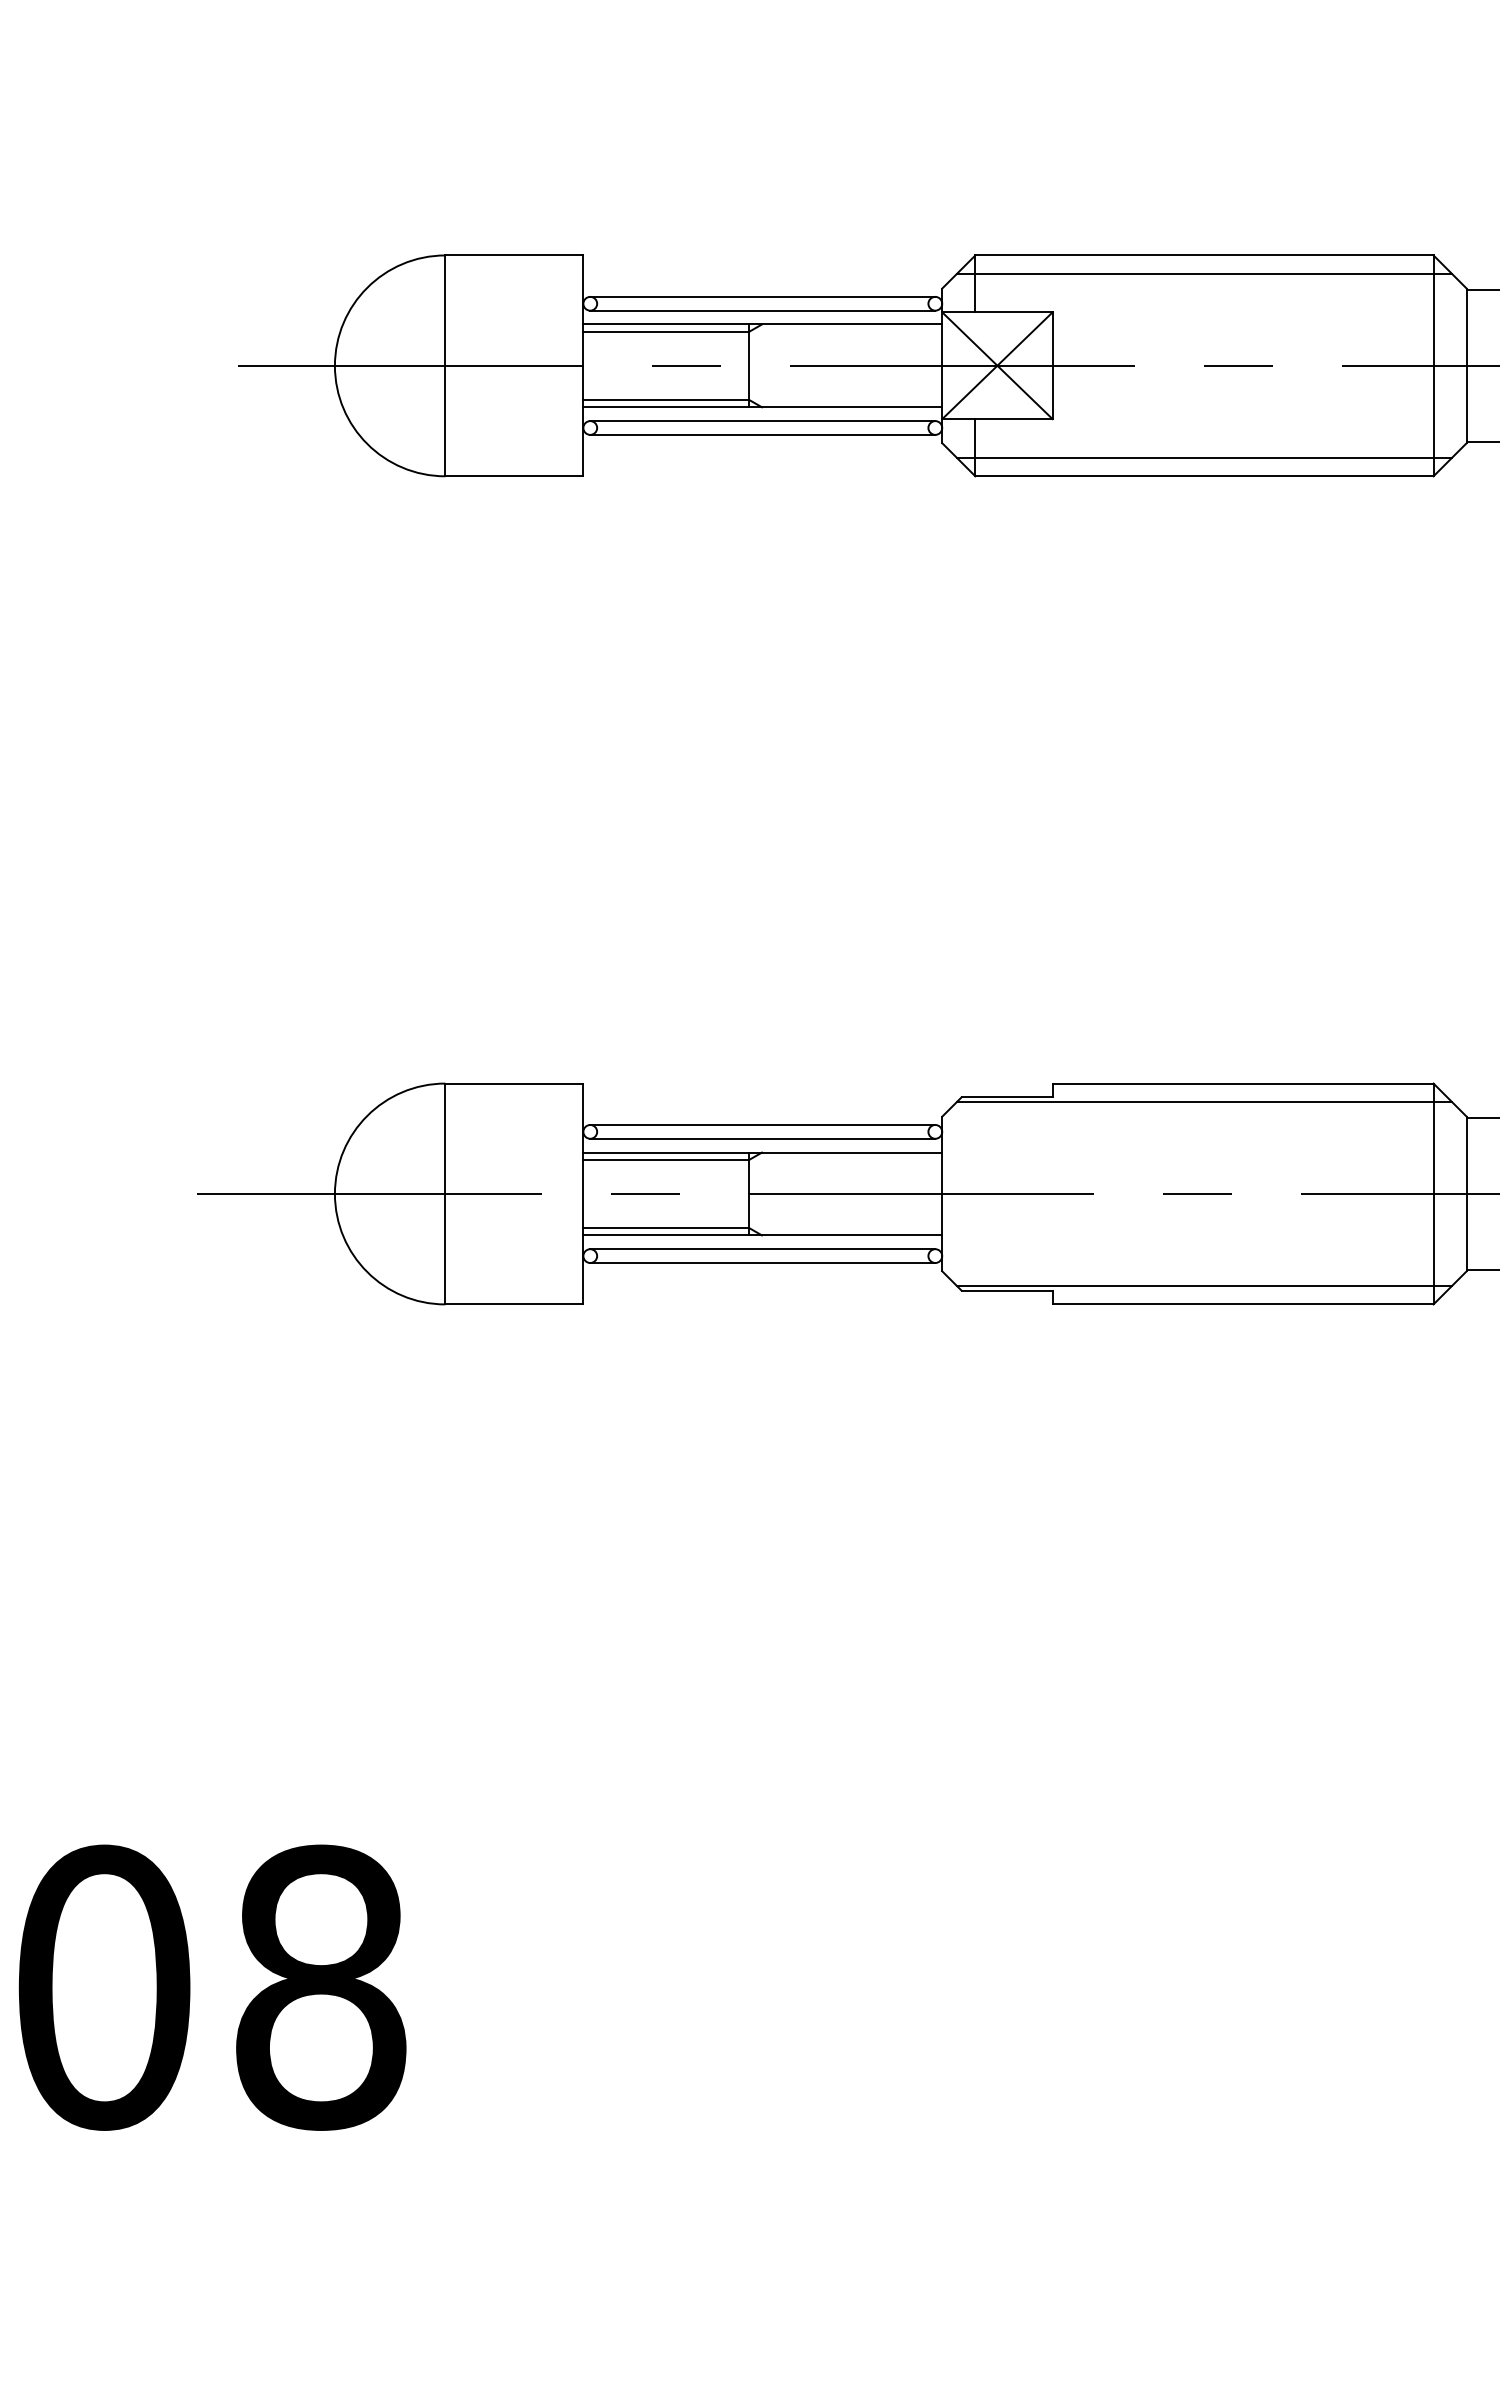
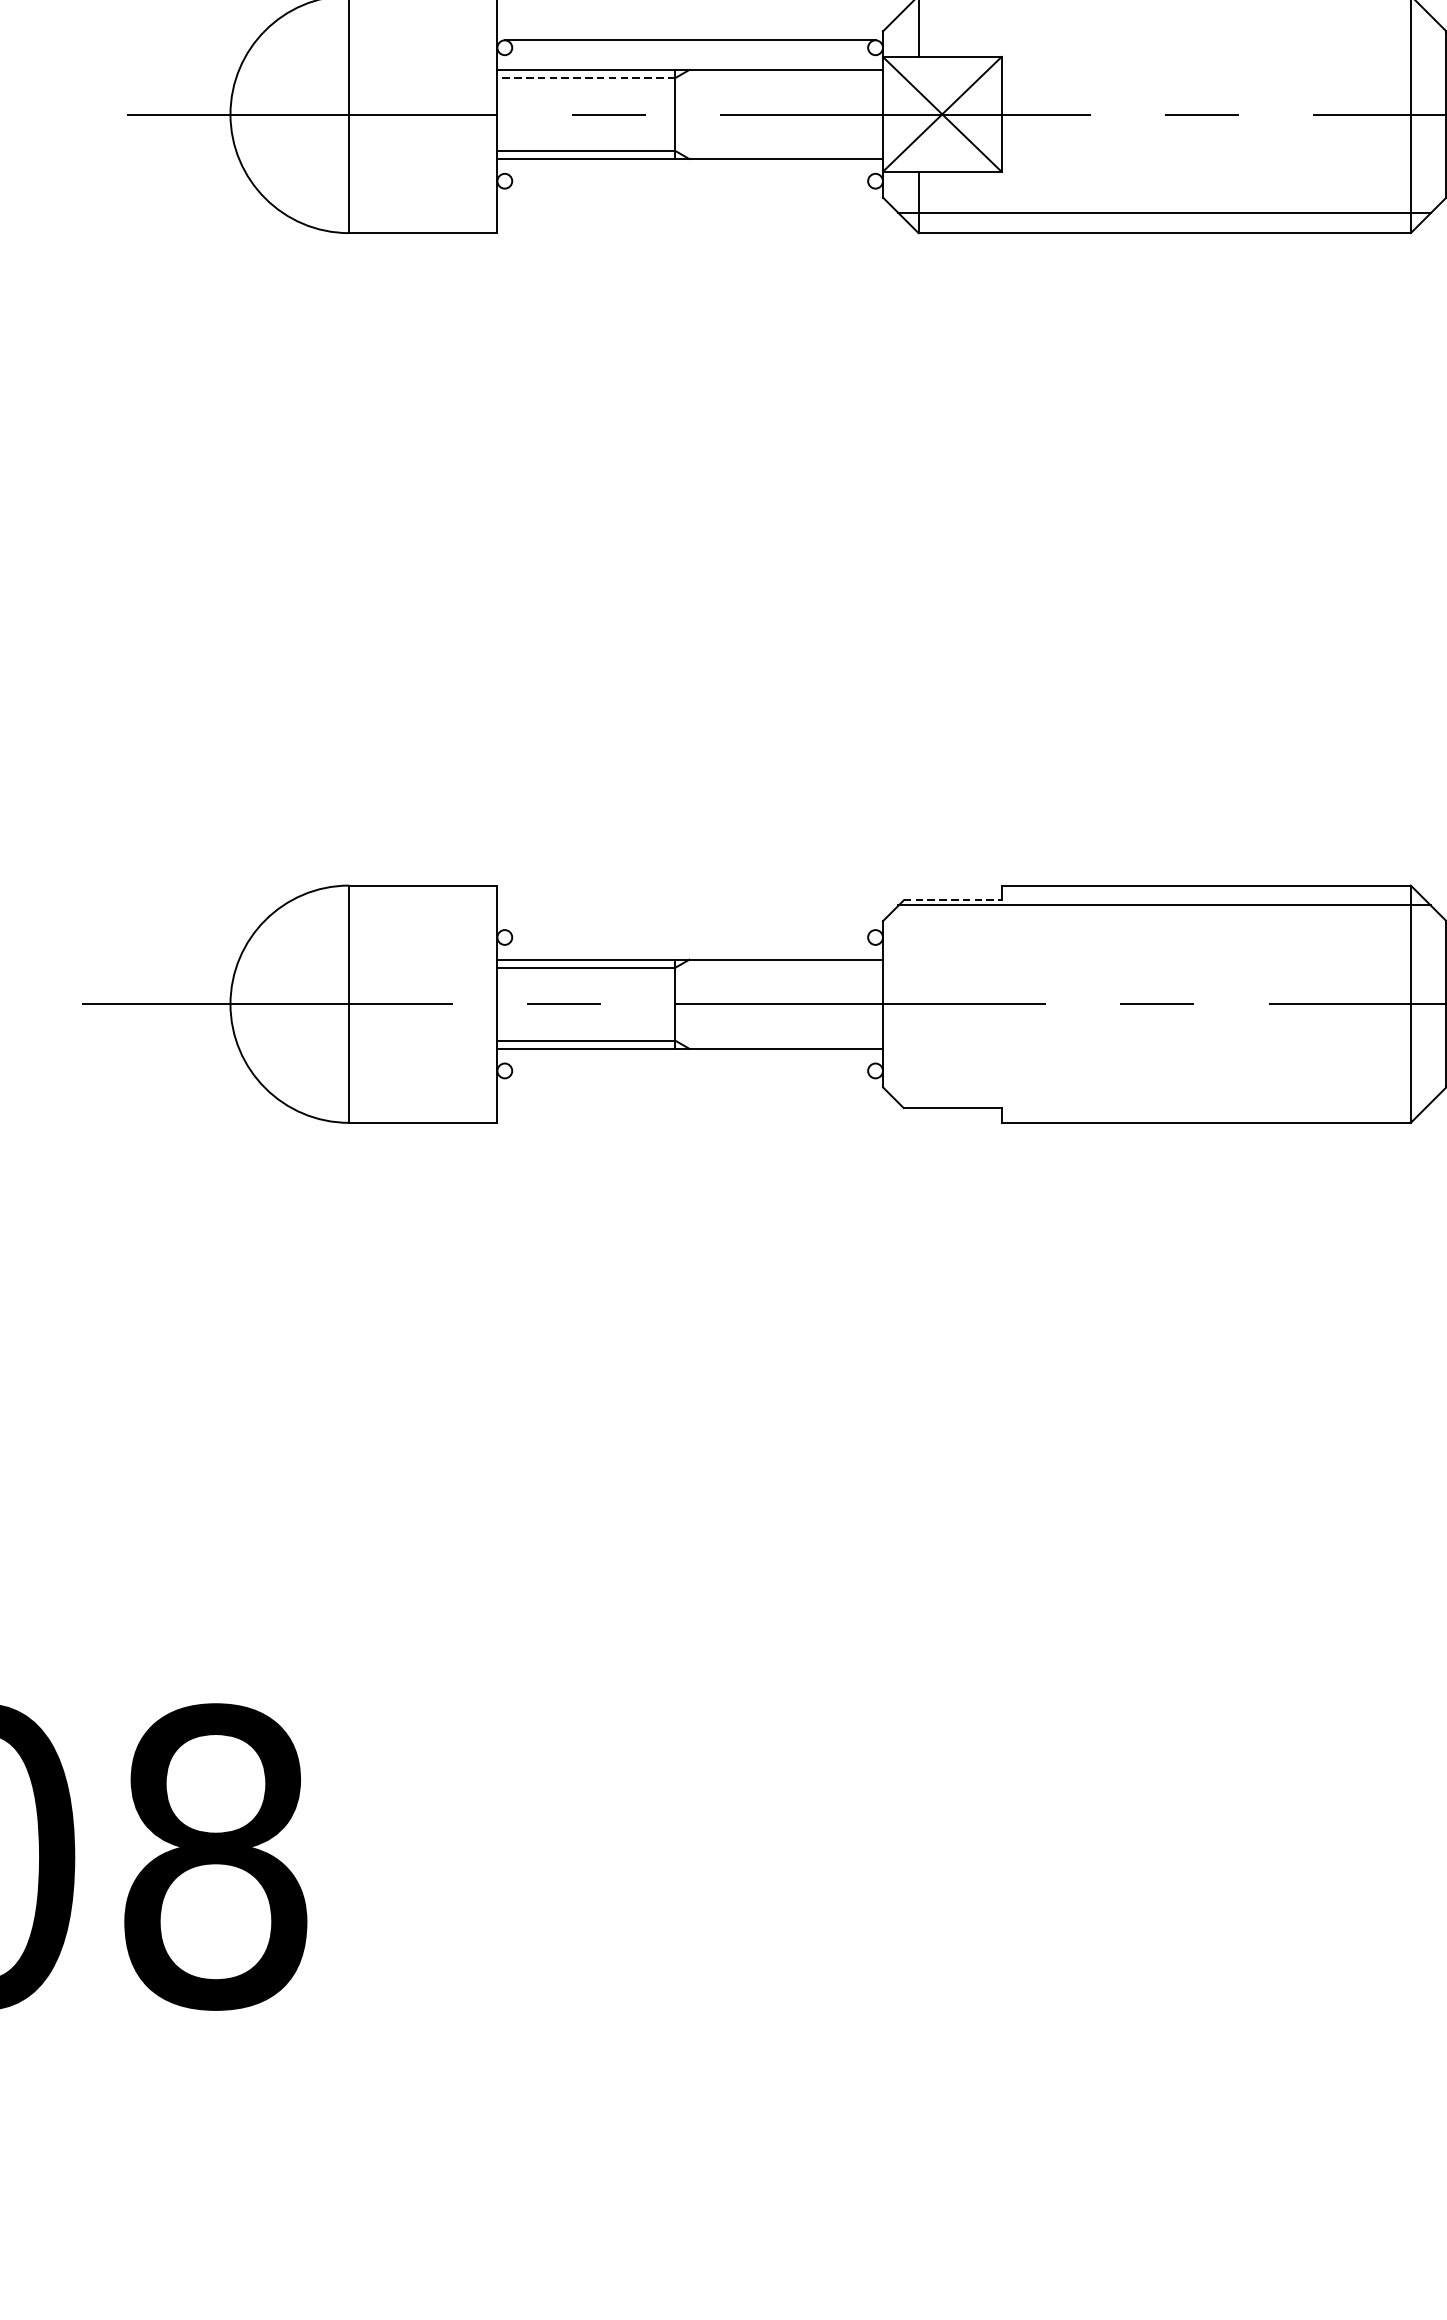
line: (1204, 273) -> (1164, 15), removed
line: (762, 310) -> (689, 55), removed
line: (666, 331) -> (586, 77), solid -> dashed
line: (762, 421) -> (689, 174), removed
line: (762, 434) -> (689, 188), removed
line: (1007, 1097) -> (953, 900), solid -> dashed
line: (762, 1124) -> (689, 929), removed
line: (762, 1138) -> (689, 944), removed
line: (762, 1249) -> (689, 1063), removed
line: (762, 1263) -> (689, 1078), removed
line: (1204, 1285) -> (1164, 1102), removed

